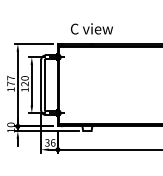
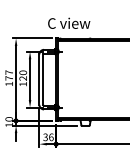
text: (91, 28) -> (68, 22), moved

